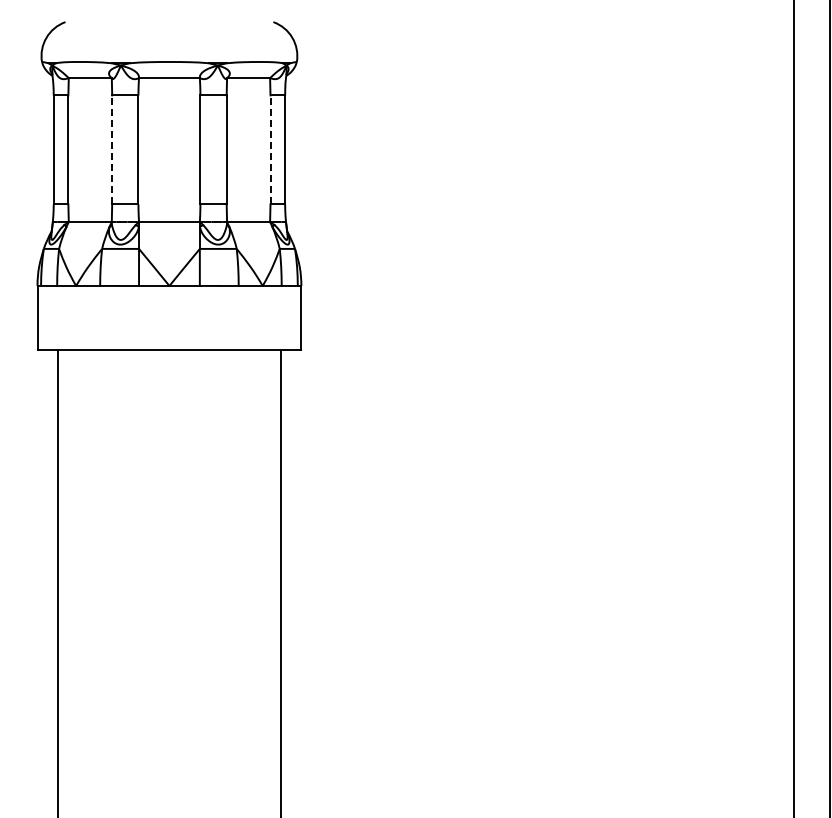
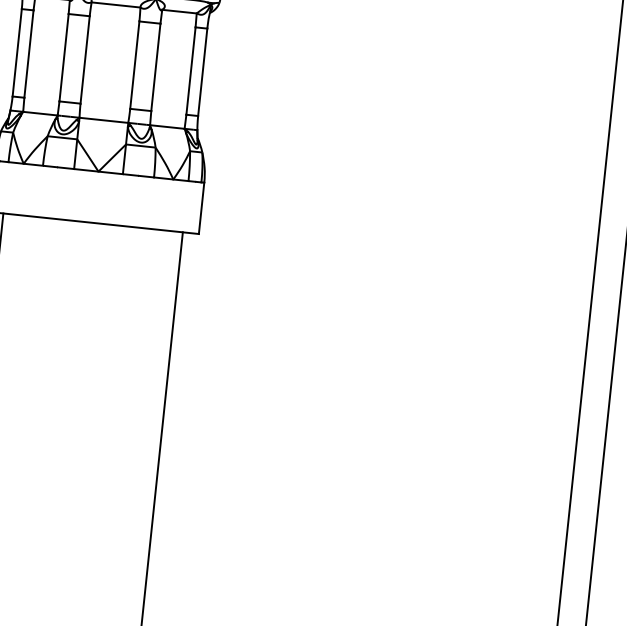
line: (112, 149) -> (64, 57), dashed -> solid
line: (270, 149) -> (191, 70), dashed -> solid

